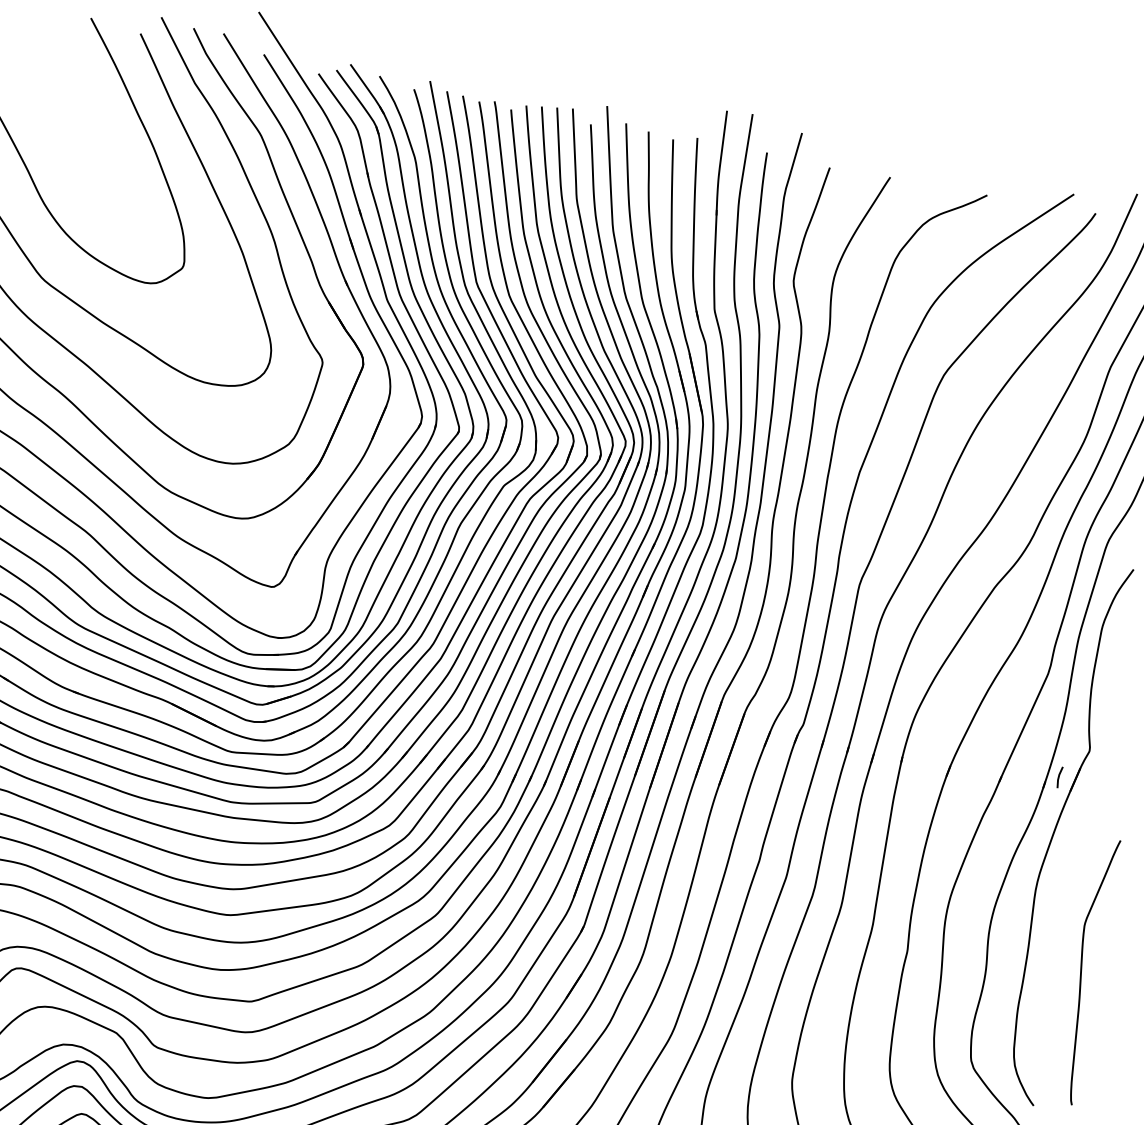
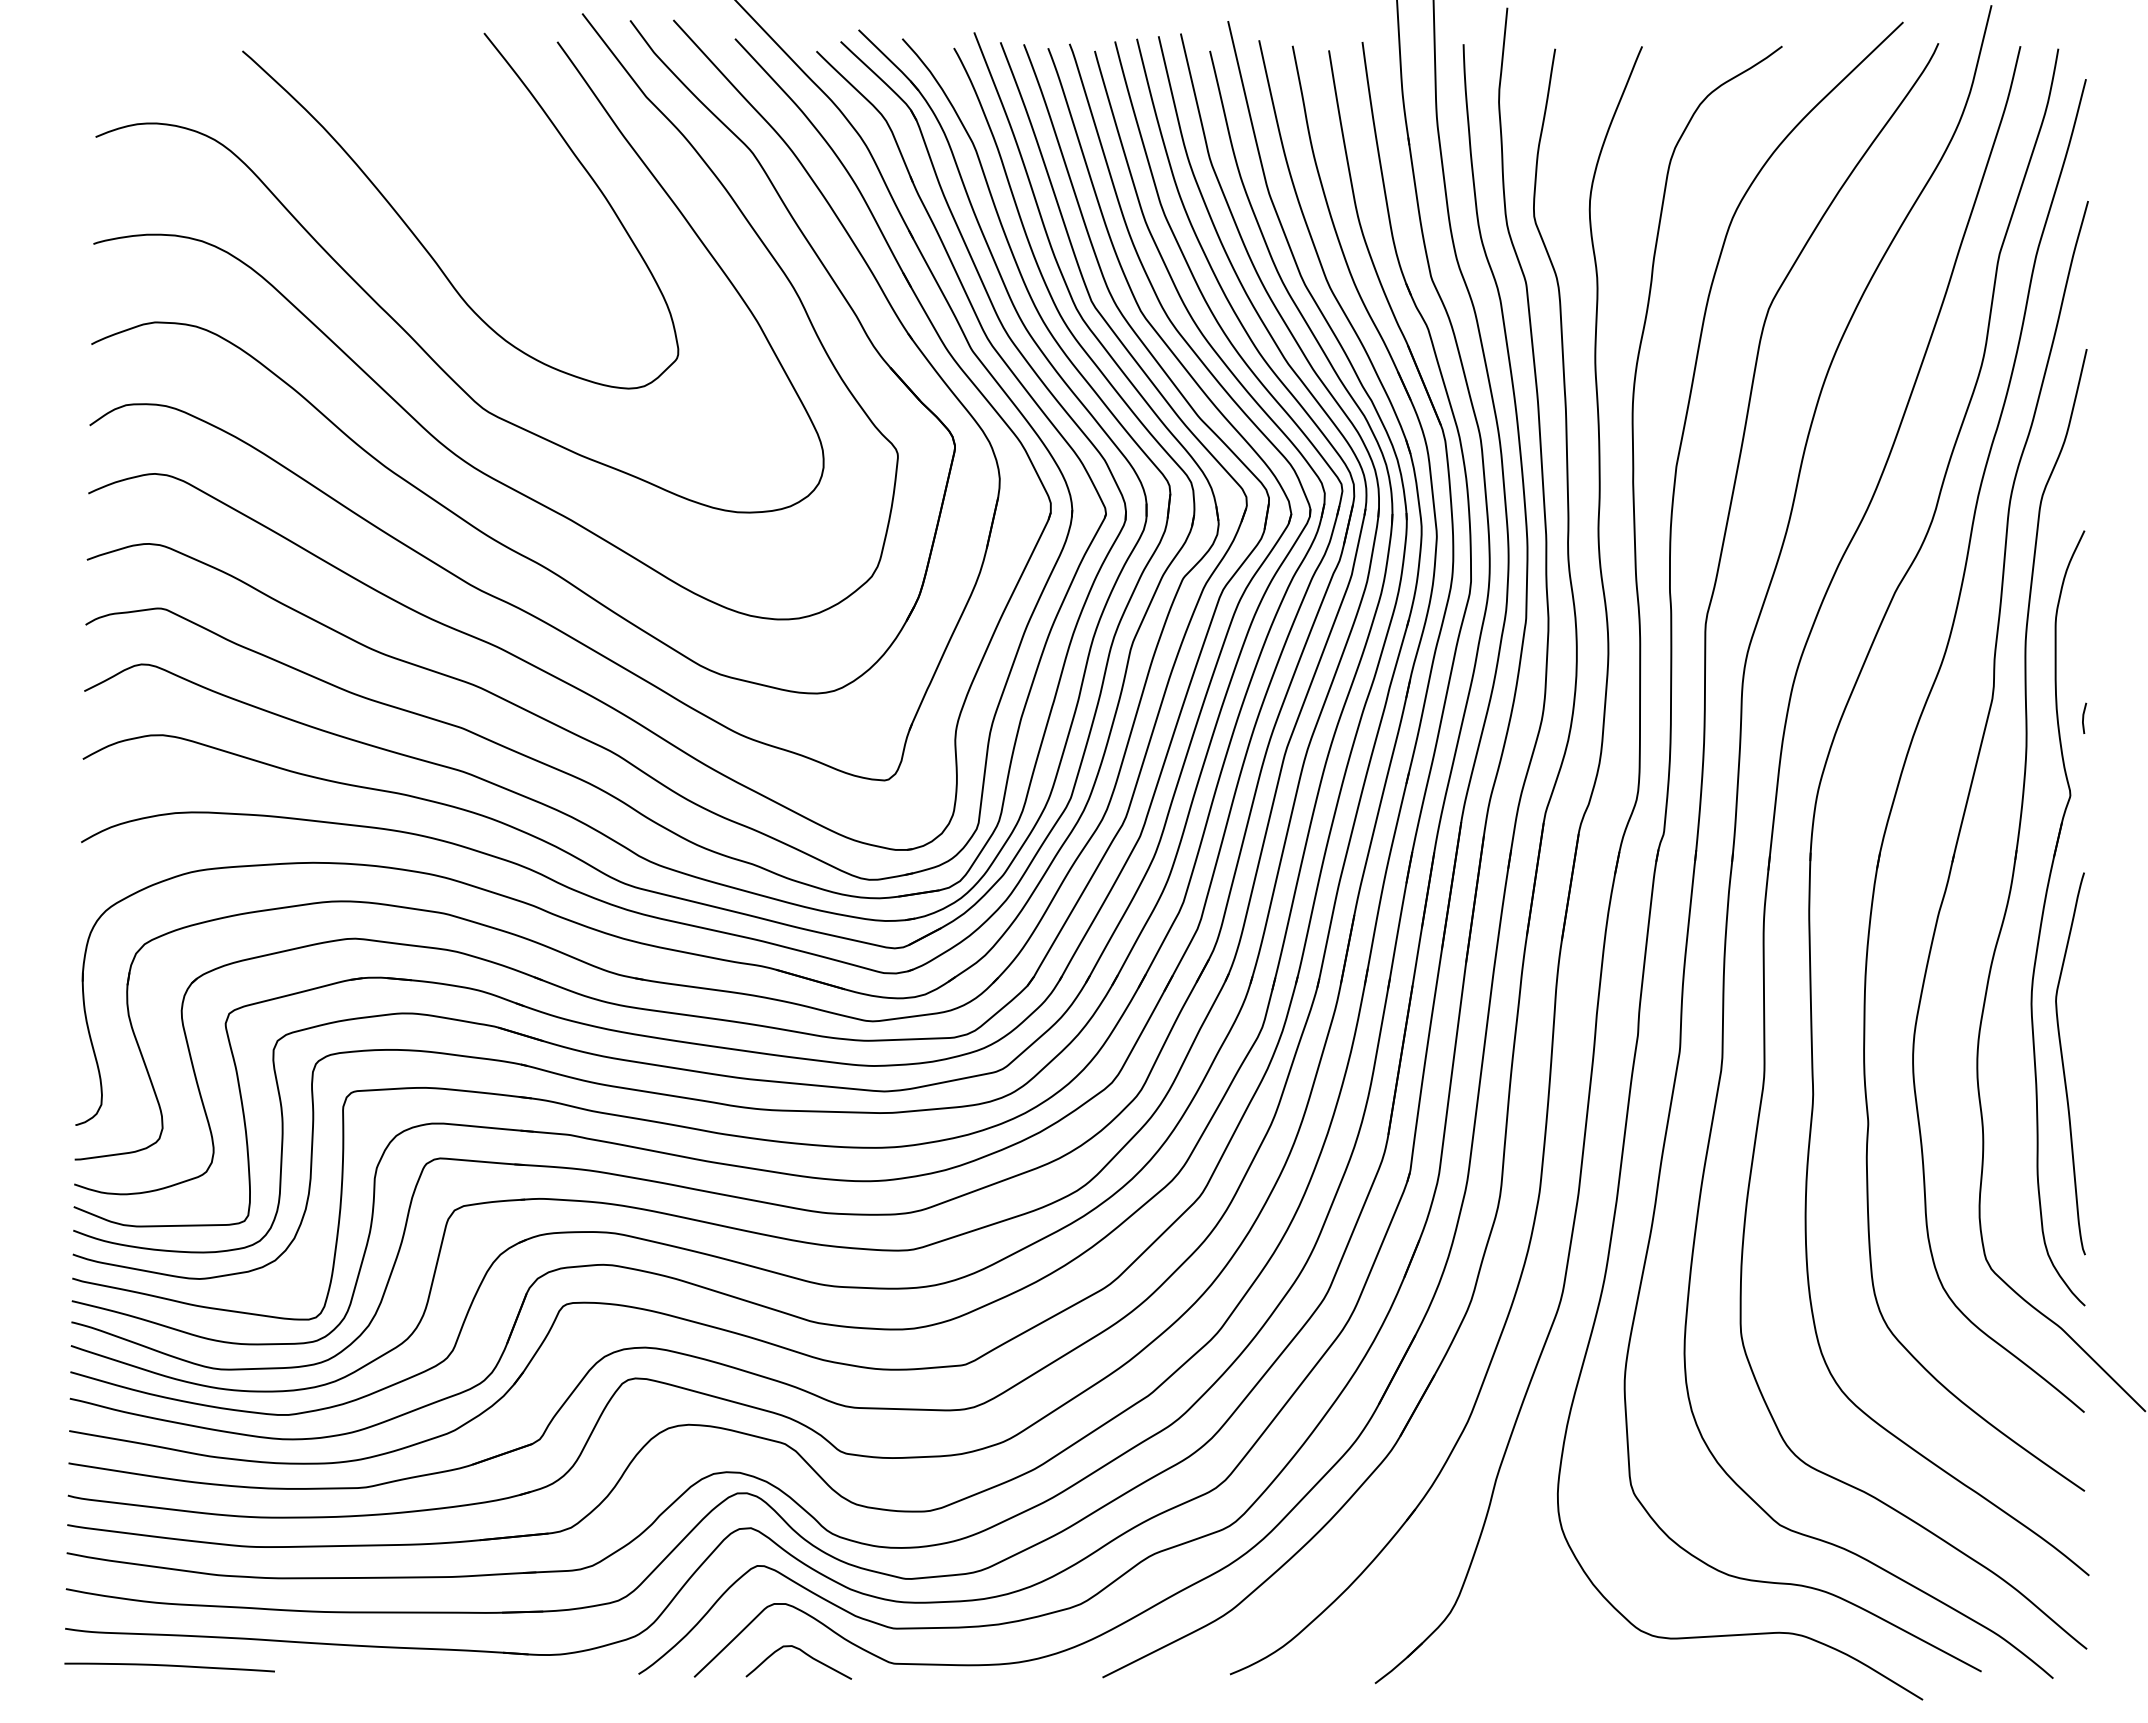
line: (1059, 776) -> (2084, 717), moved
curve: (1081, 972) -> (2064, 1066), moved

